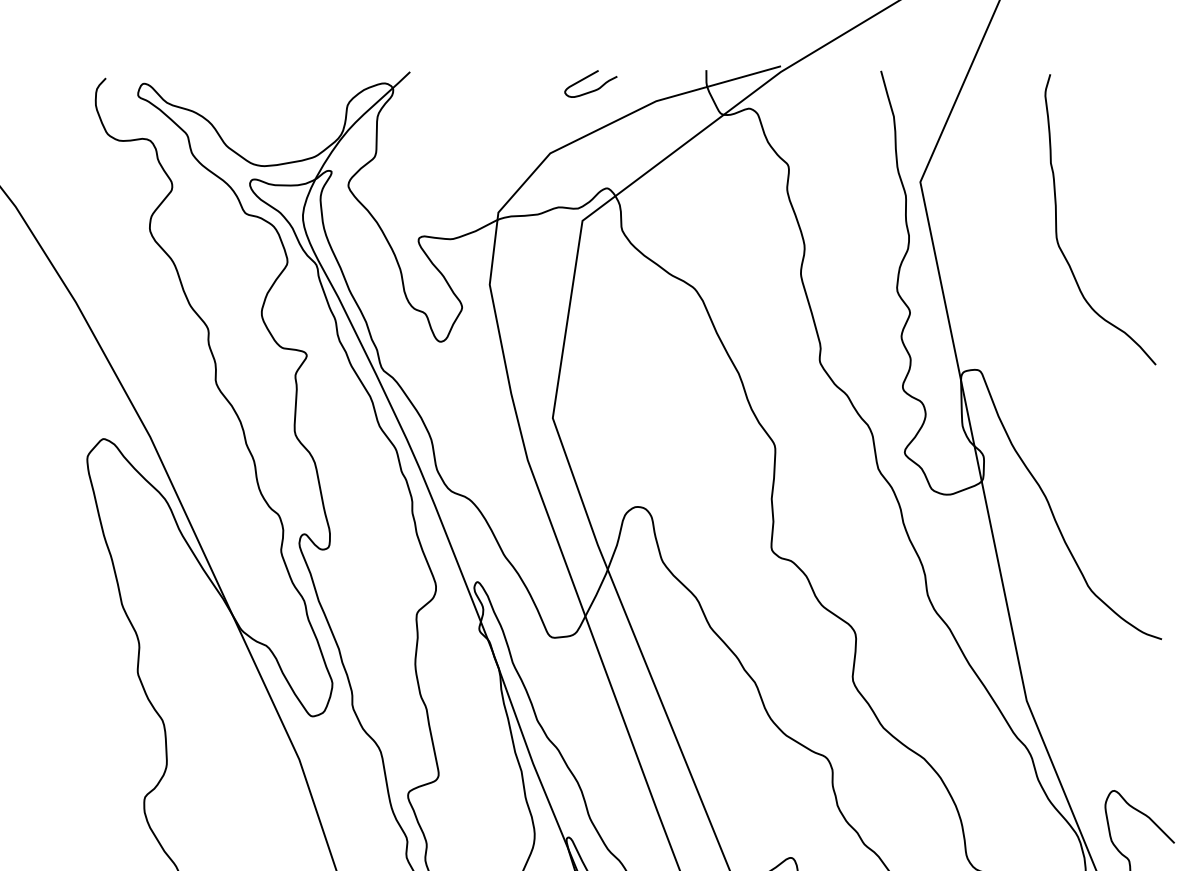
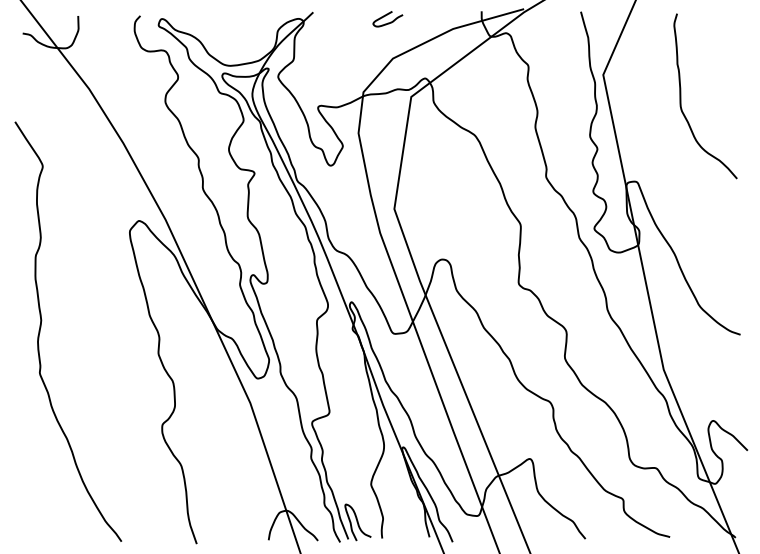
curve: (589, 89) -> (387, 22), moved

